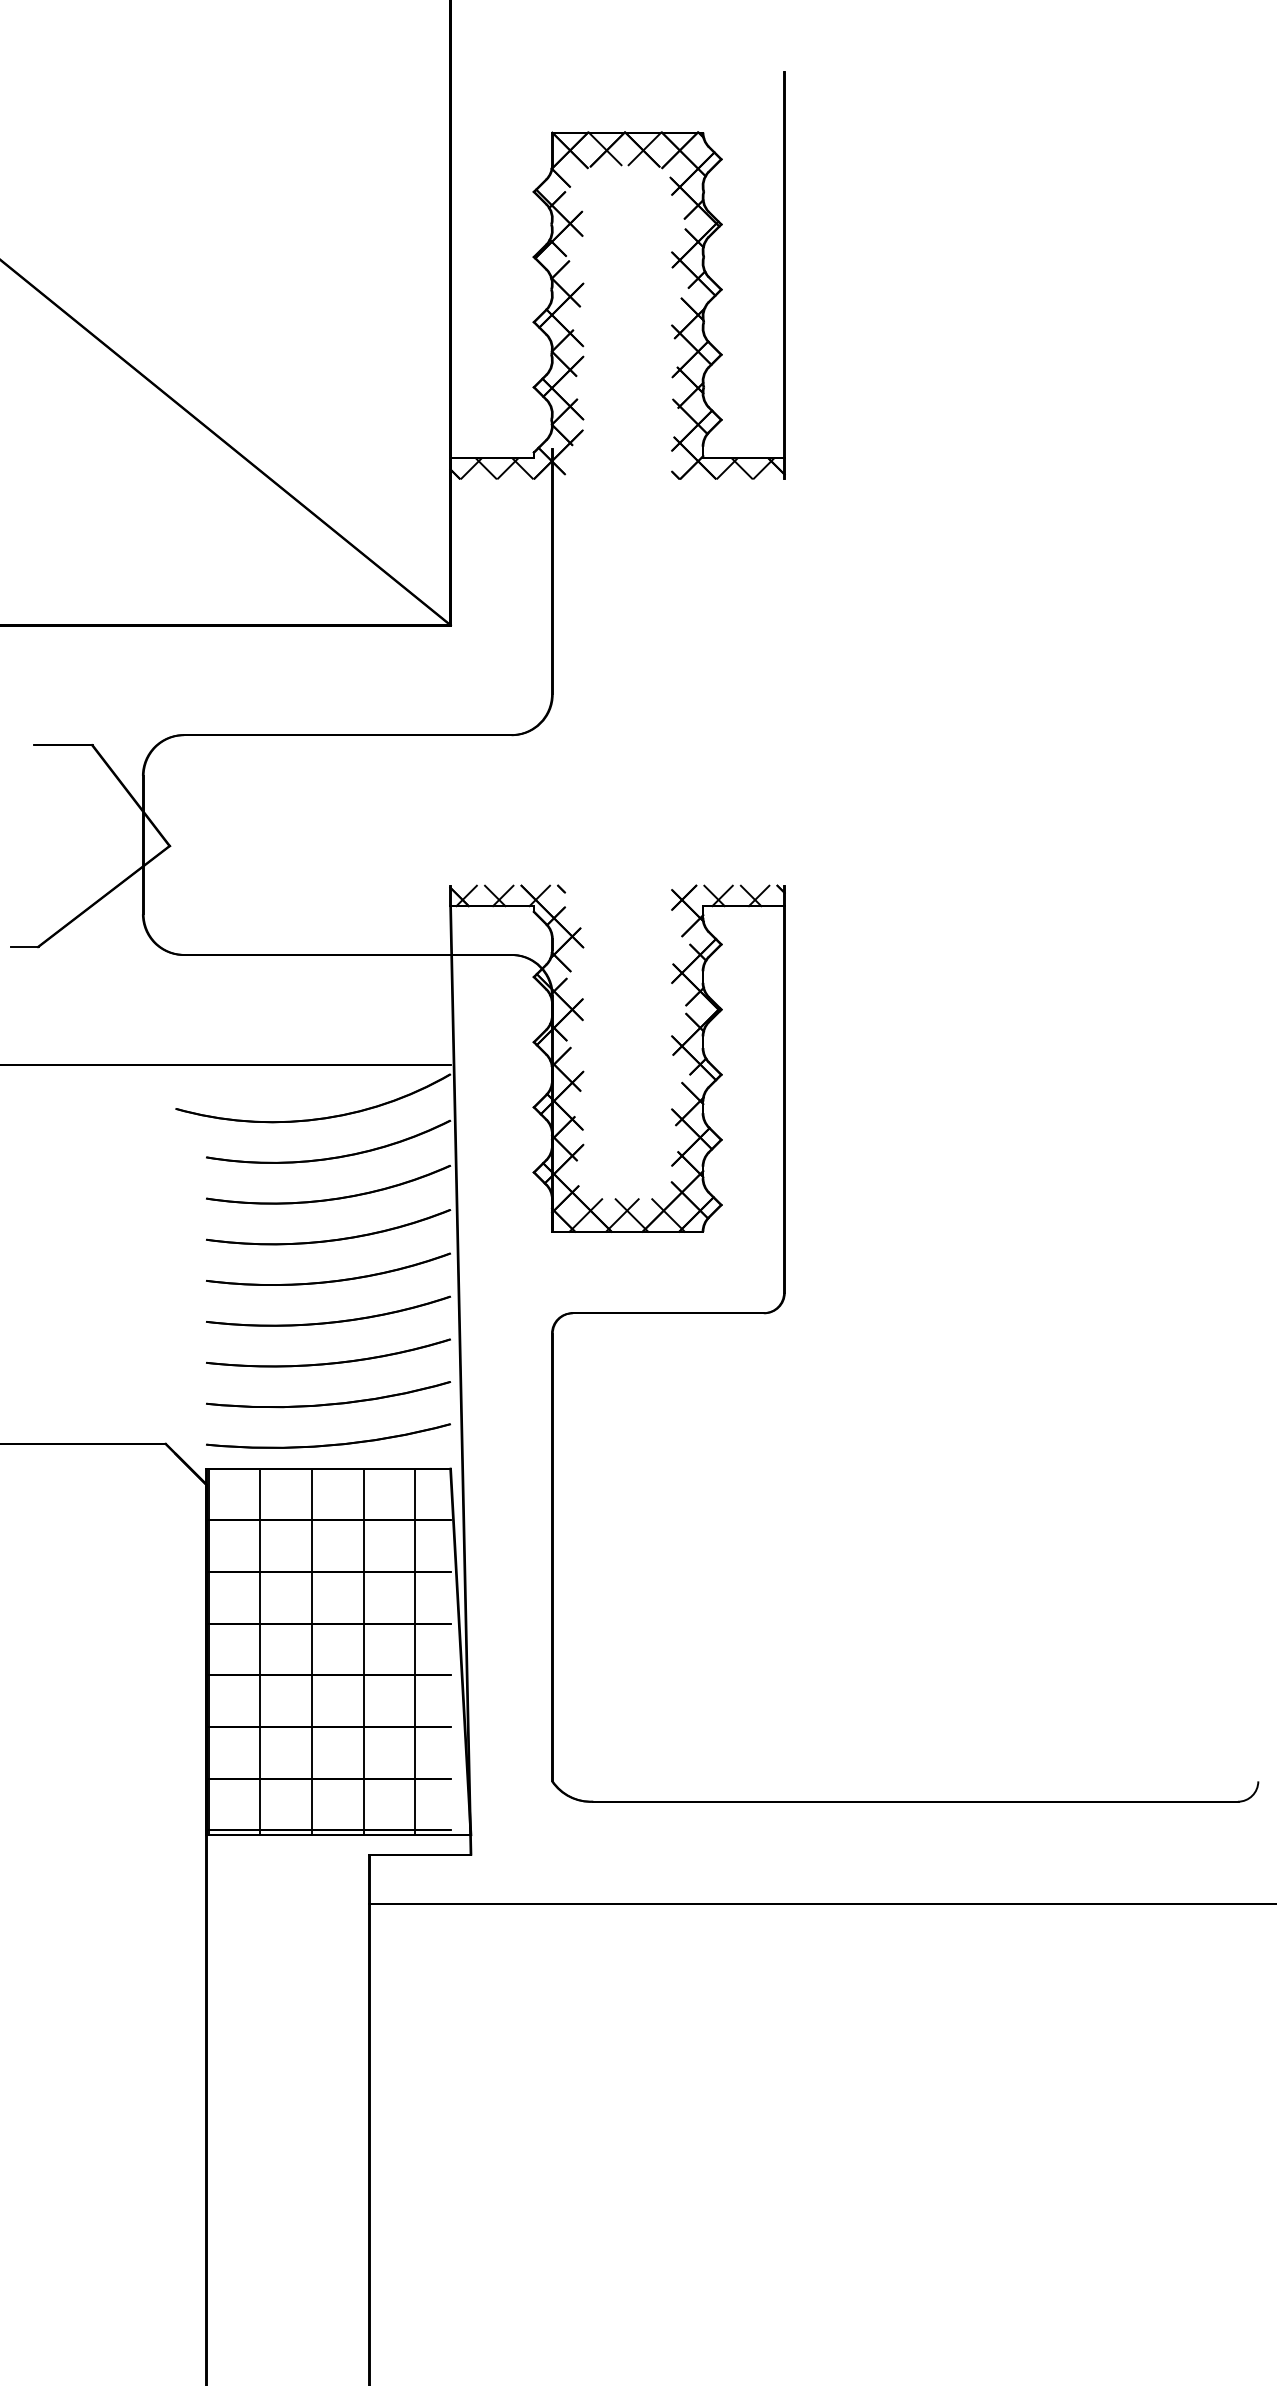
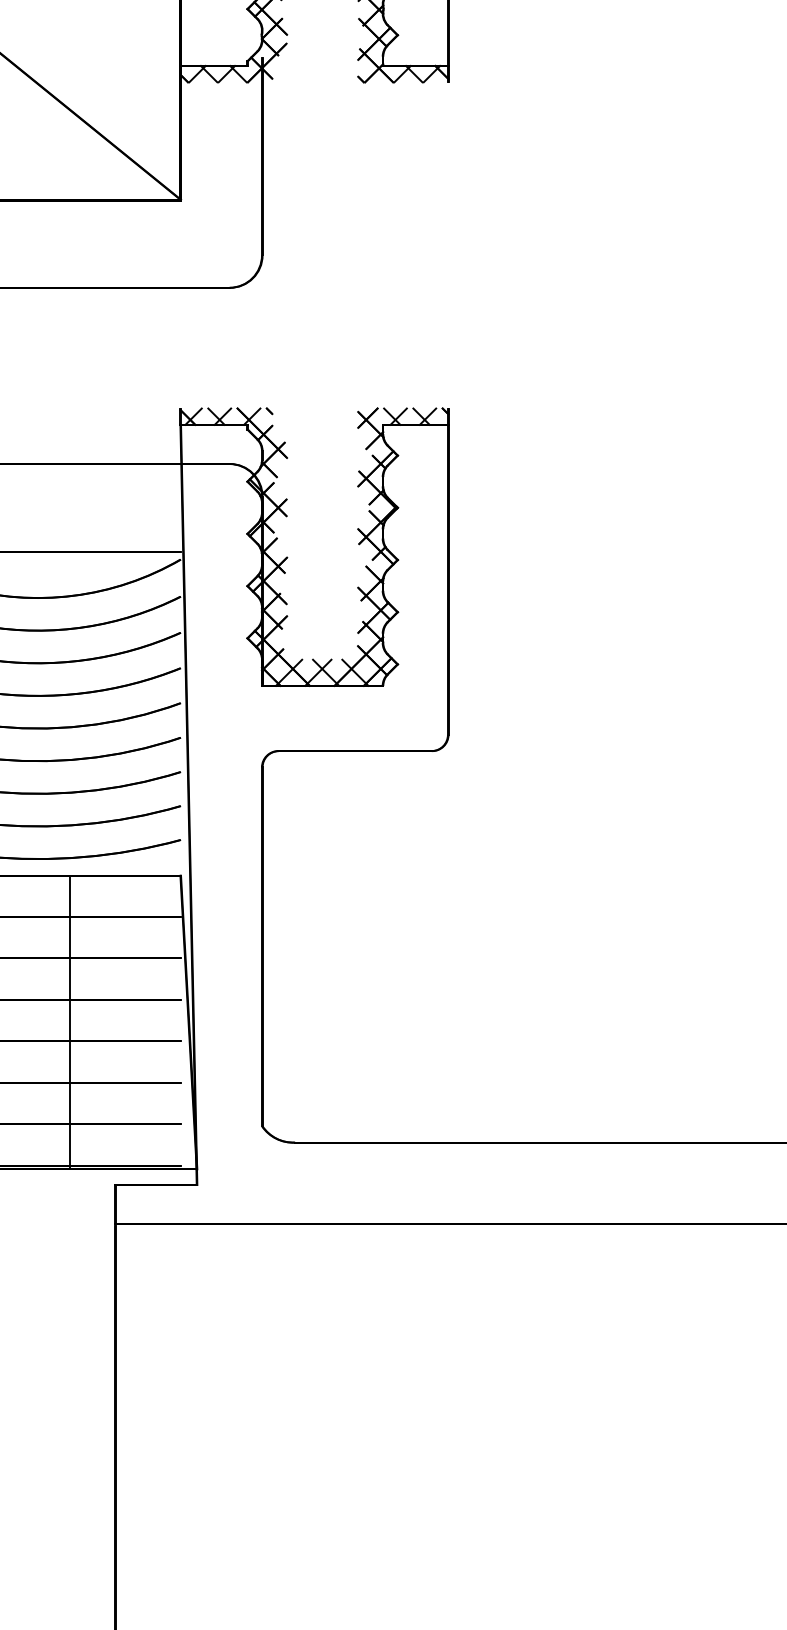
line: (260, 1651) -> (28, 1022), removed
line: (363, 1651) -> (110, 1022), removed
line: (415, 1651) -> (152, 1022), removed

